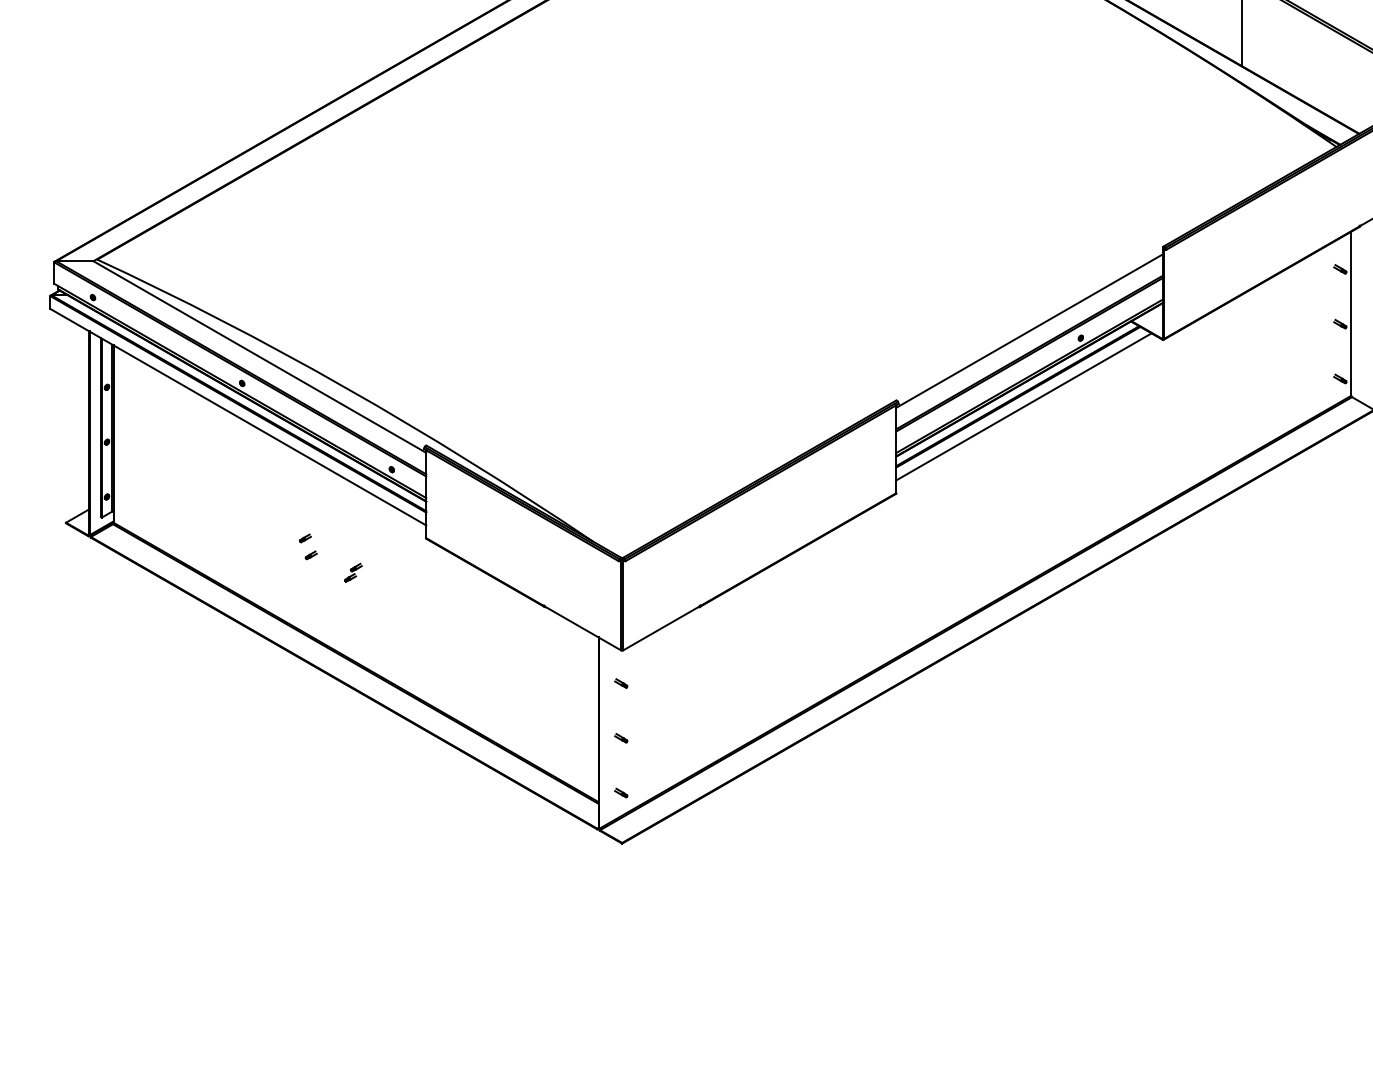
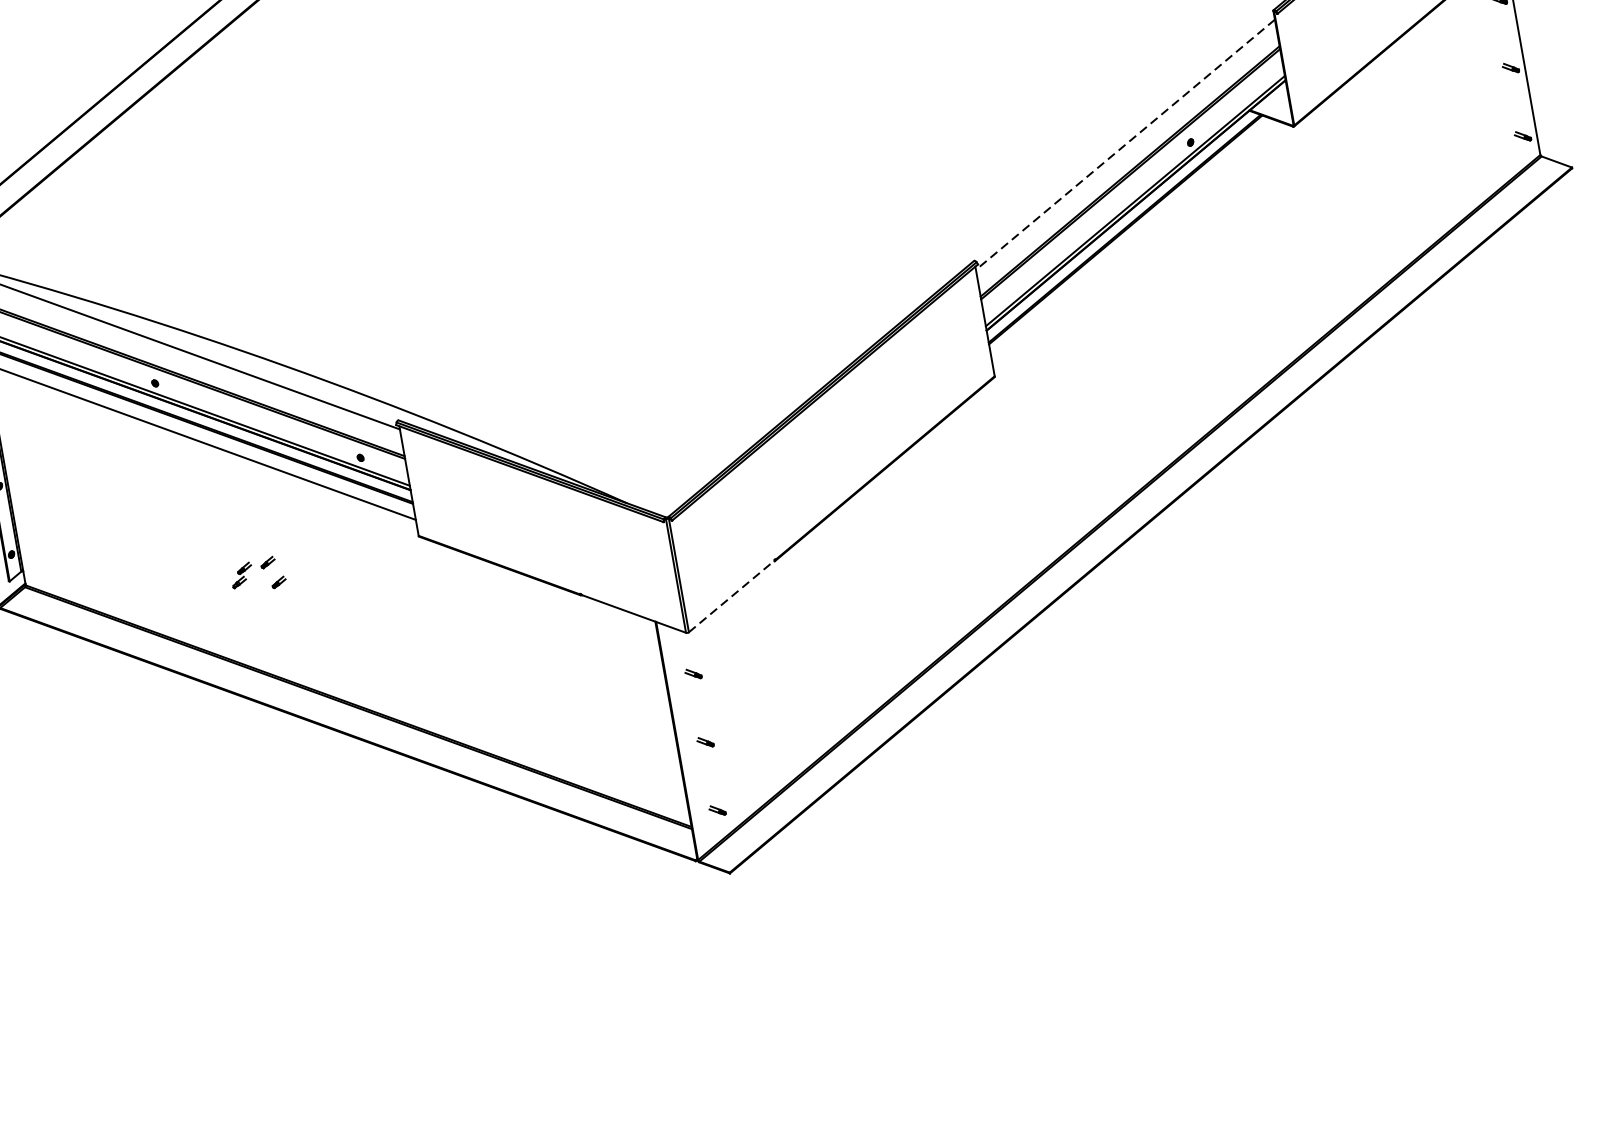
line: (1029, 331) -> (1125, 145), solid -> dashed
line: (1023, 406) -> (1134, 240), removed
part: (353, 572) -> (242, 575), moved
line: (662, 628) -> (732, 596), solid -> dashed

